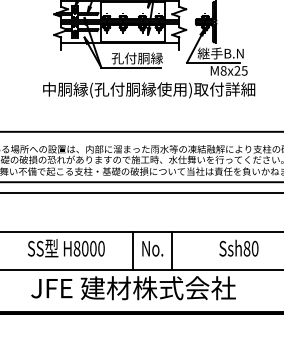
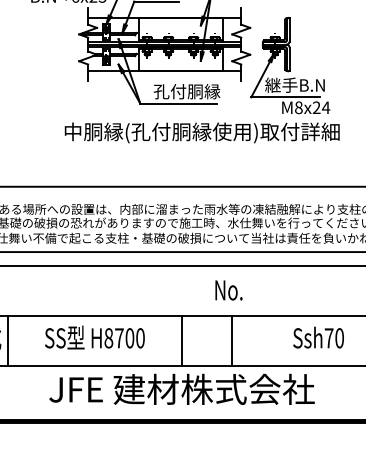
text: (244, 70) -> (325, 107), M8x25 -> M8x24
text: (85, 248) -> (119, 337), H8000 -> H8700
text: (152, 248) -> (228, 290), moved
text: (246, 248) -> (328, 337), Ssh80 -> Ssh70

